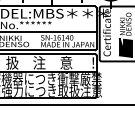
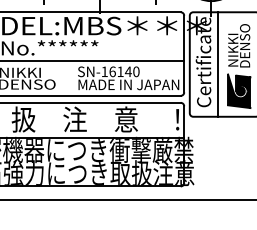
line: (114, 33) -> (217, 63), added

